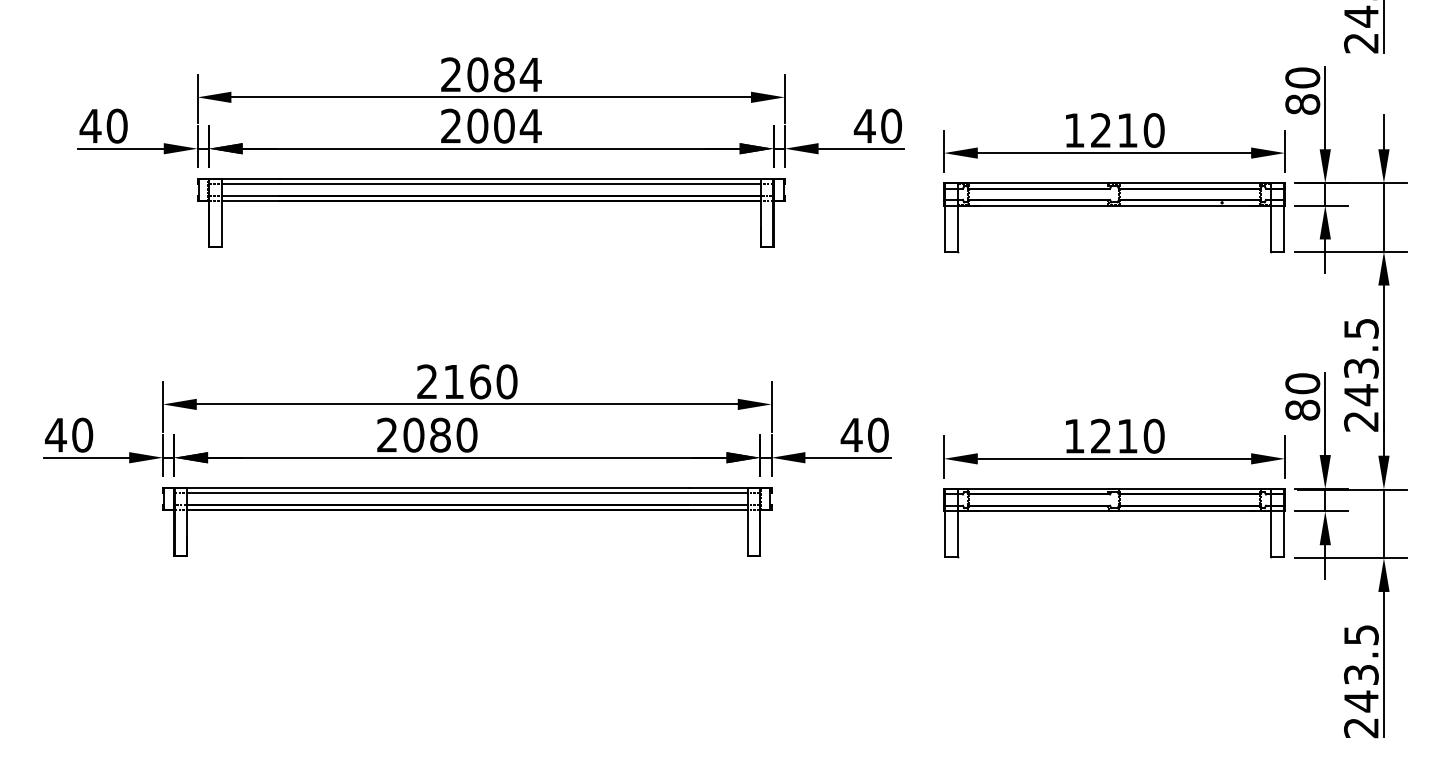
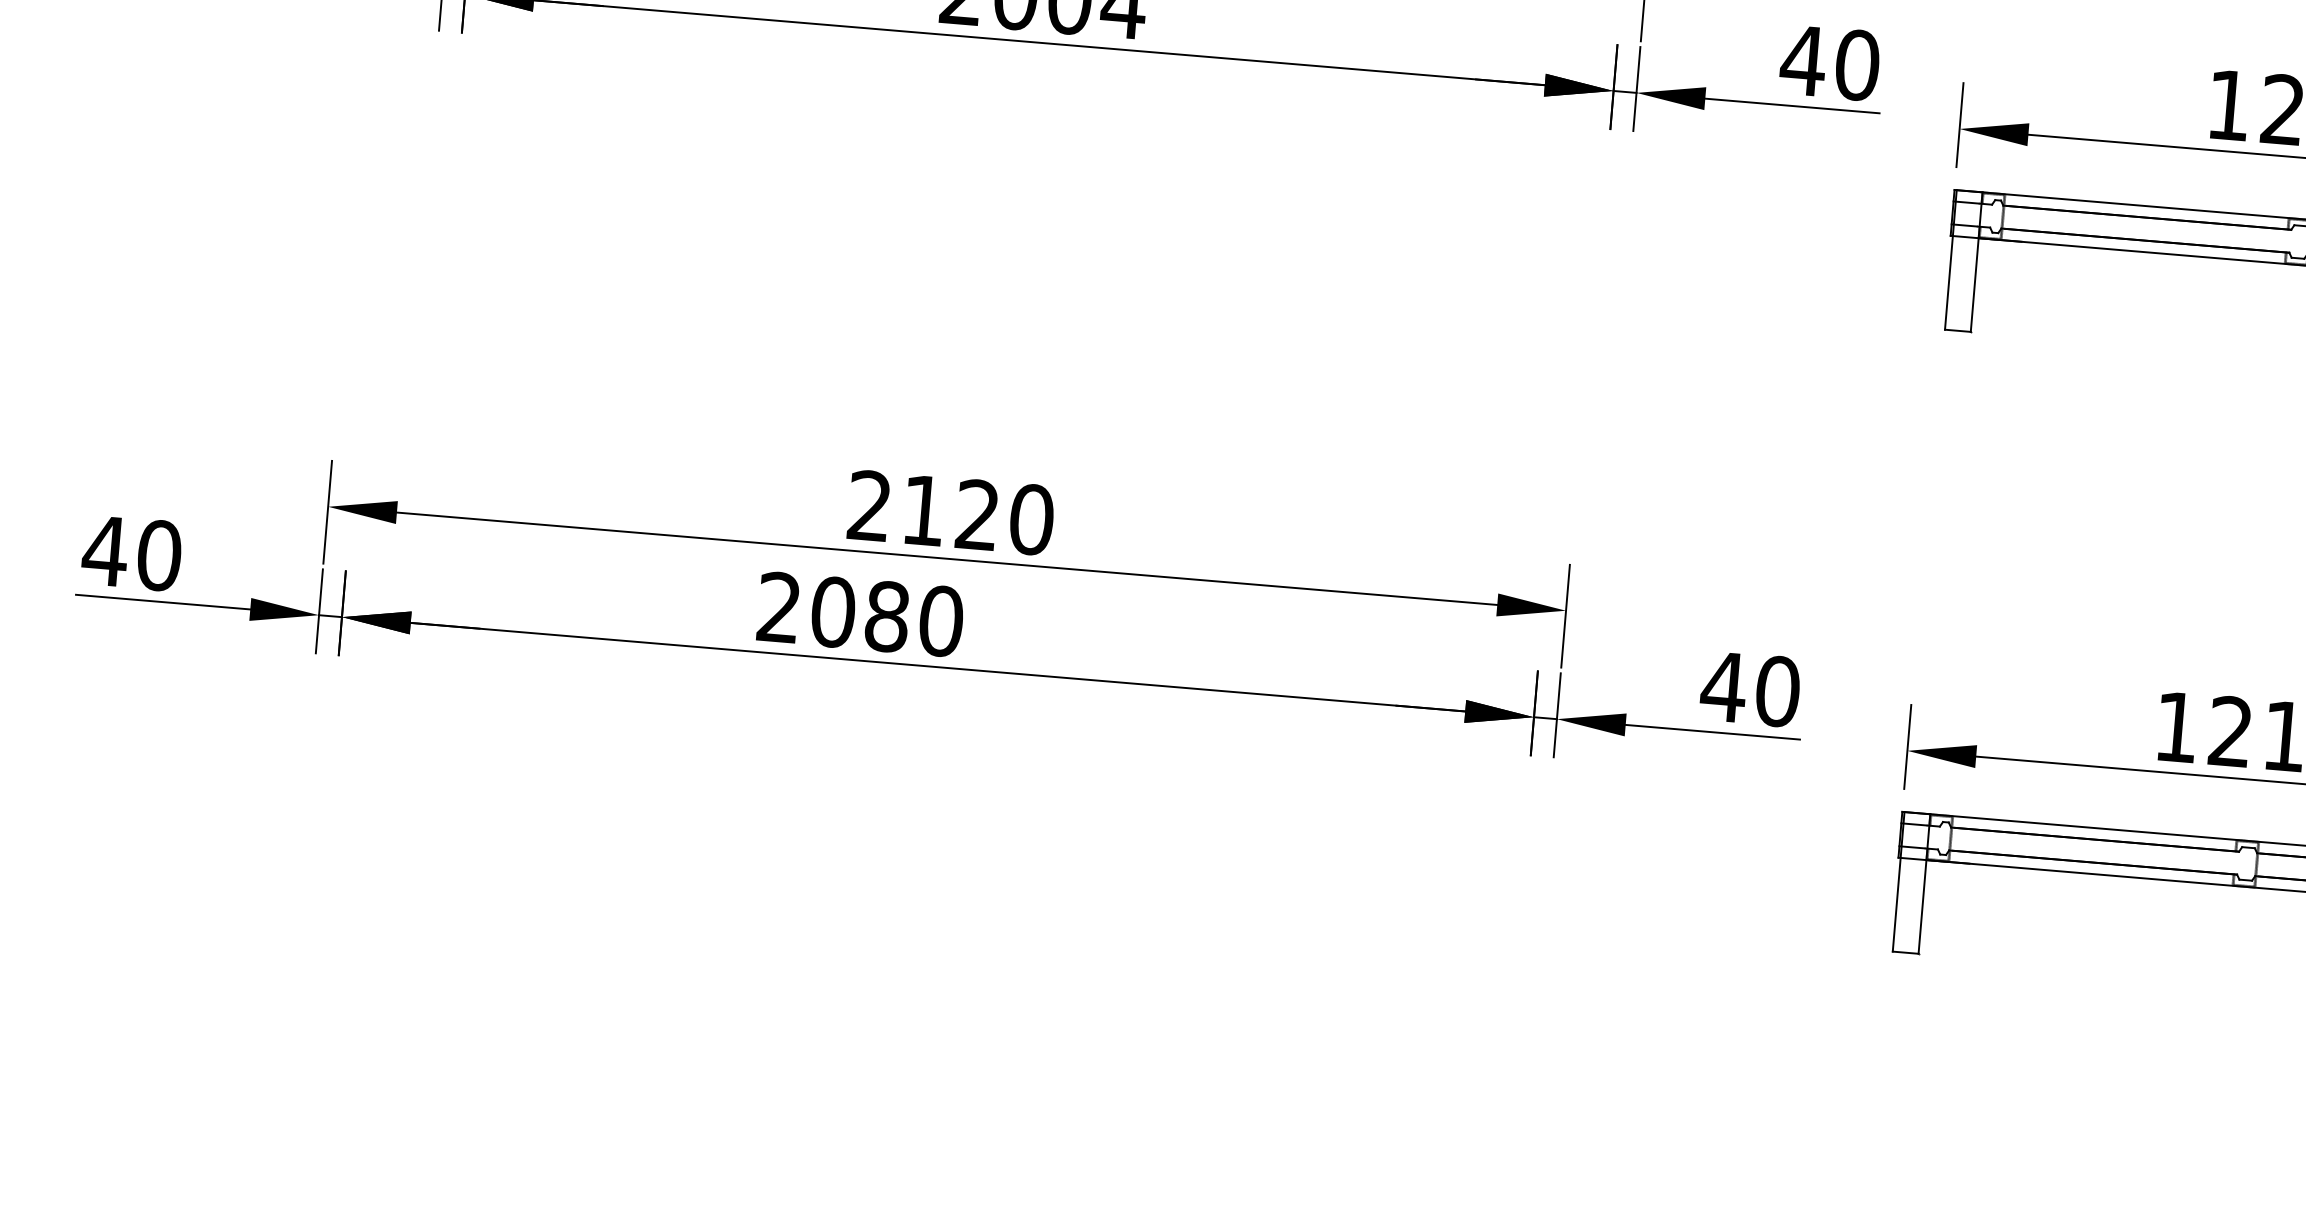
part: (491, 201) -> (1030, 150), removed
text: (480, 381) -> (977, 514), 2160 -> 2120
part: (467, 510) -> (929, 774), removed

